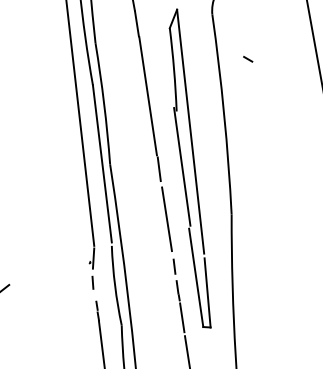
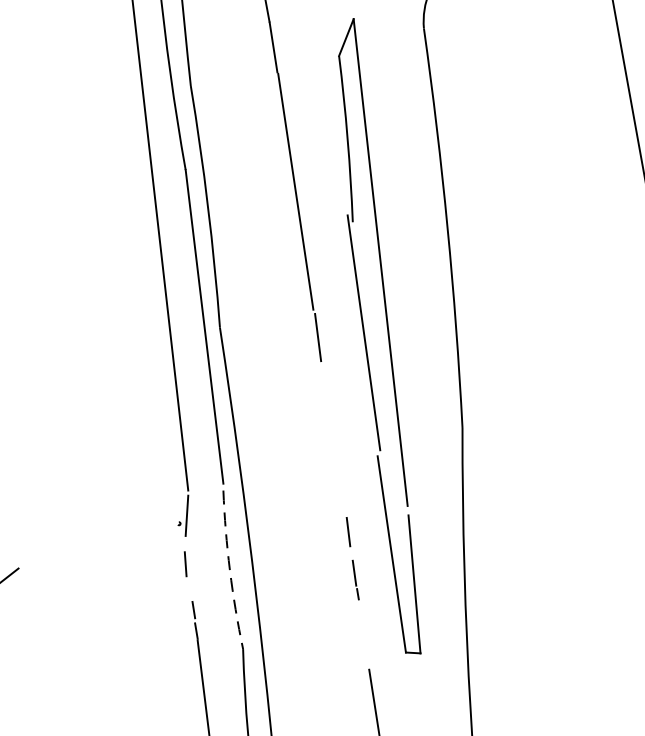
line: (248, 59) -> (496, 118), removed
line: (166, 219) -> (332, 437), removed
arc: (115, 285) -> (230, 569), solid -> dashed
line: (182, 317) -> (364, 633), removed

